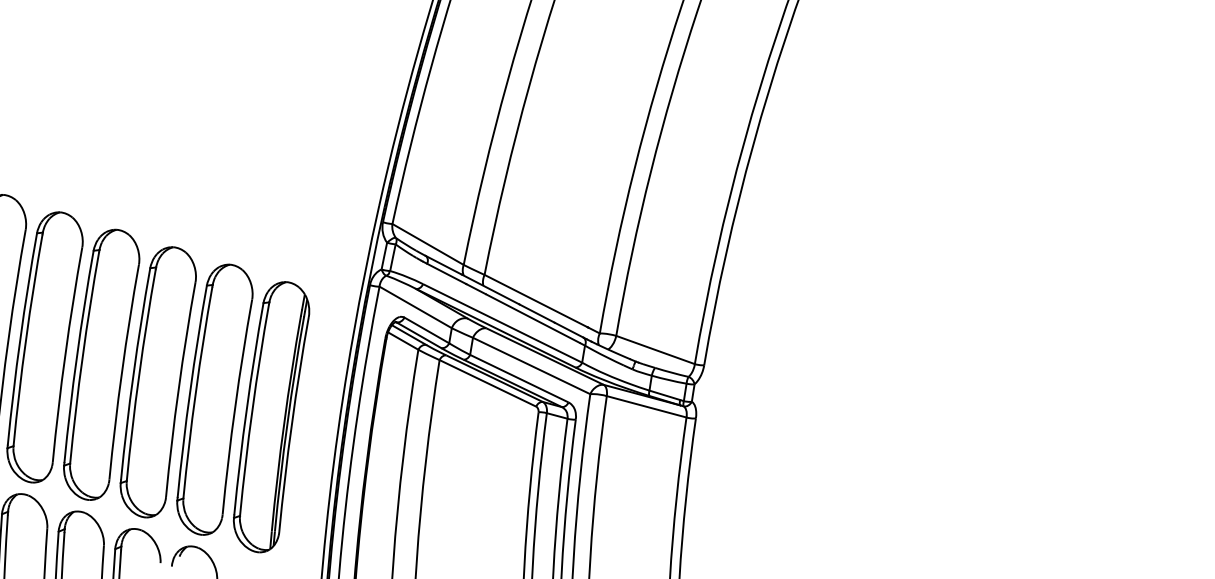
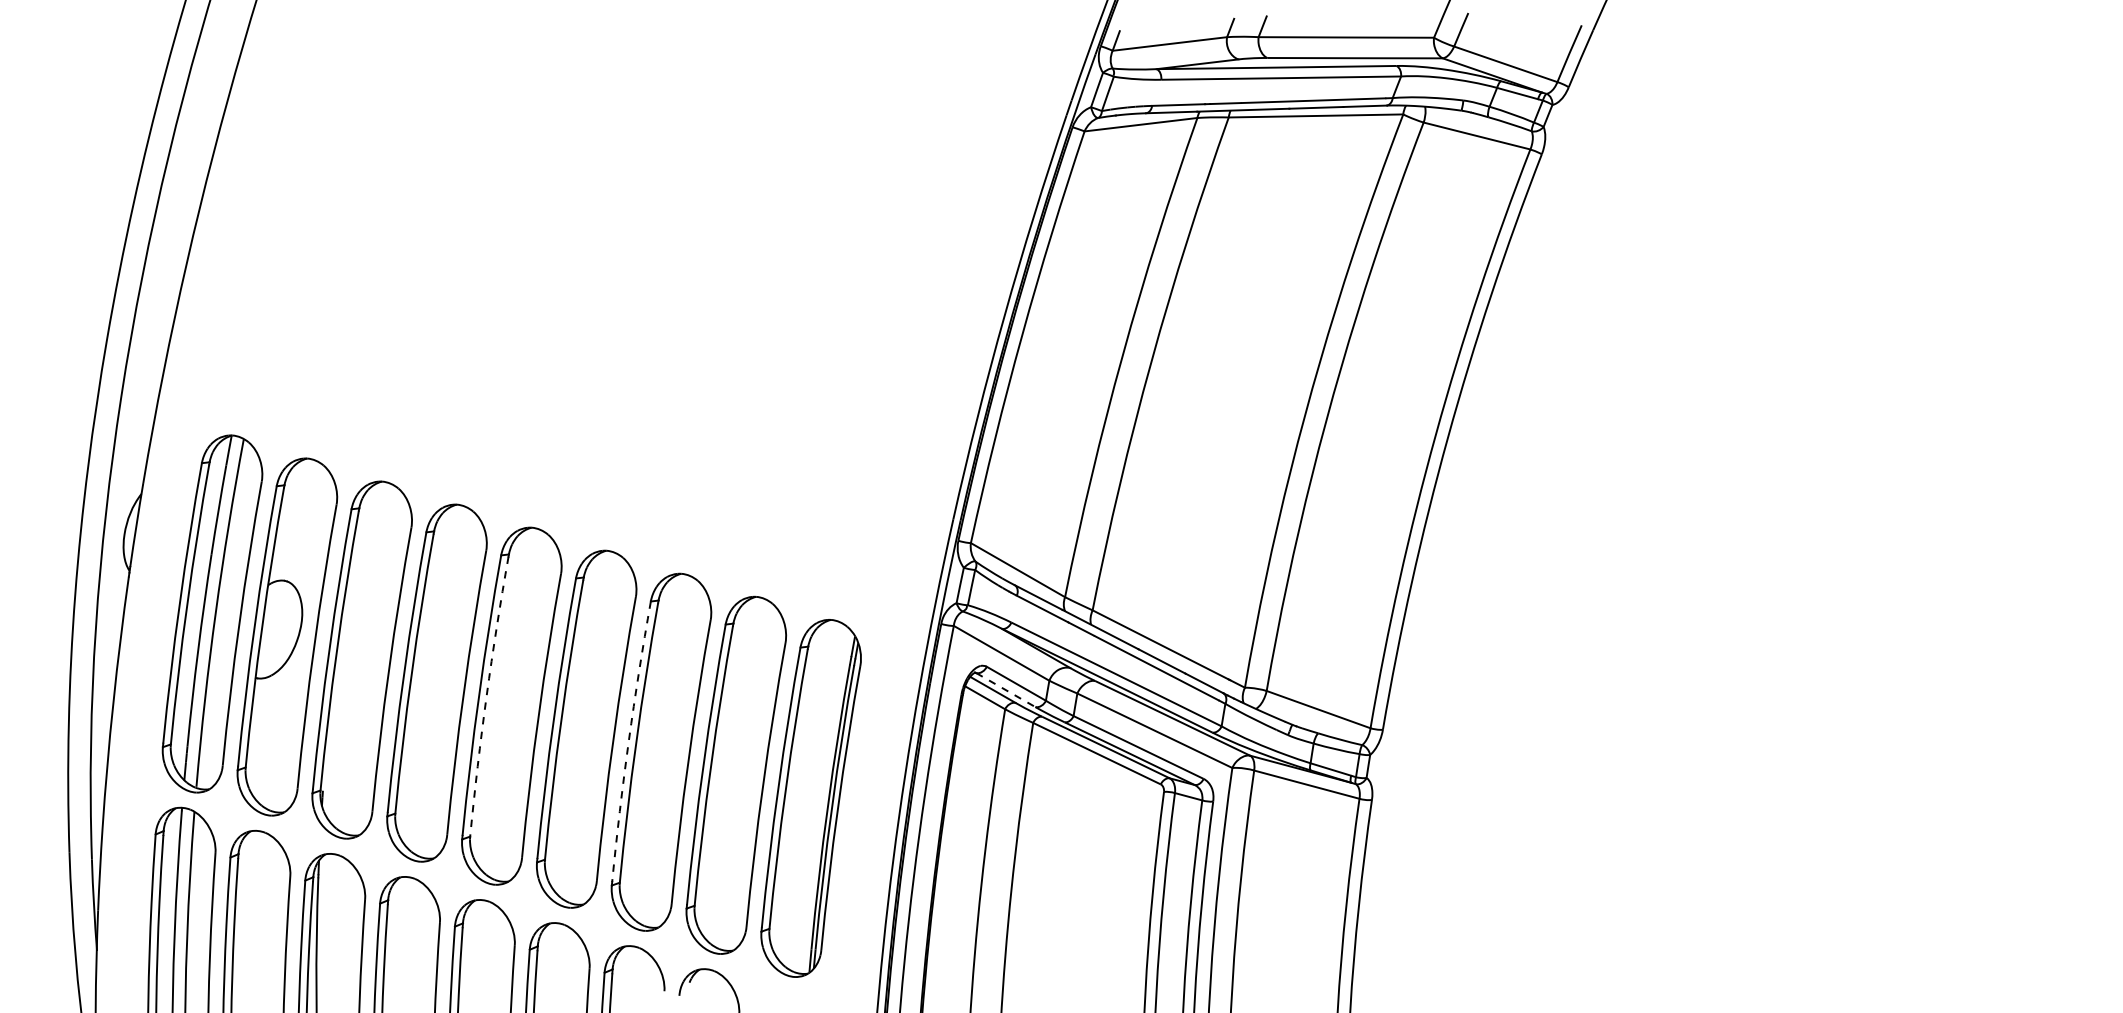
line: (419, 335) -> (1006, 690), solid -> dashed
arc: (25, 340) -> (486, 696), solid -> dashed
arc: (133, 374) -> (628, 741), solid -> dashed

